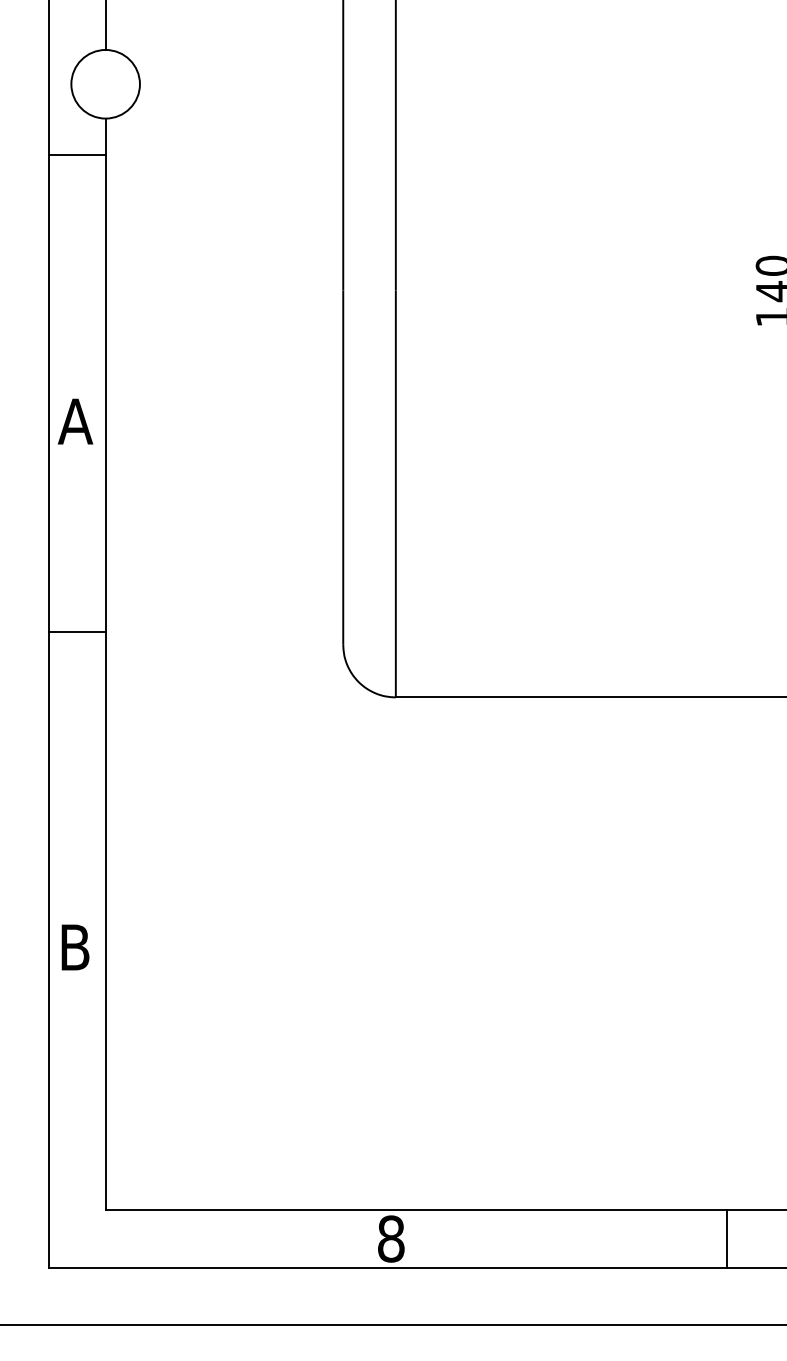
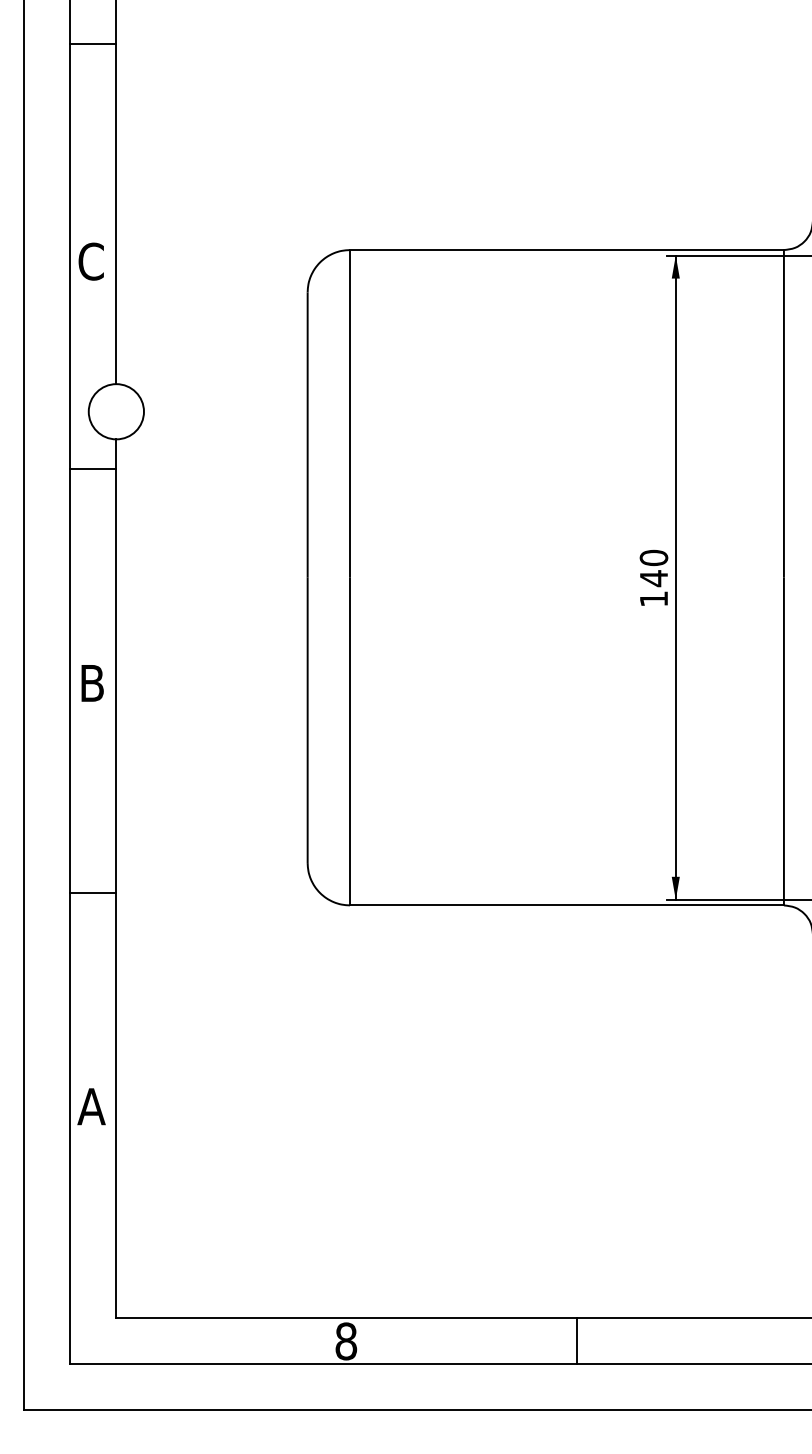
text: (74, 421) -> (91, 683), A -> B
line: (77, 631) -> (93, 893), moved
text: (74, 947) -> (91, 1106), B -> A
line: (726, 1239) -> (576, 1341), moved

